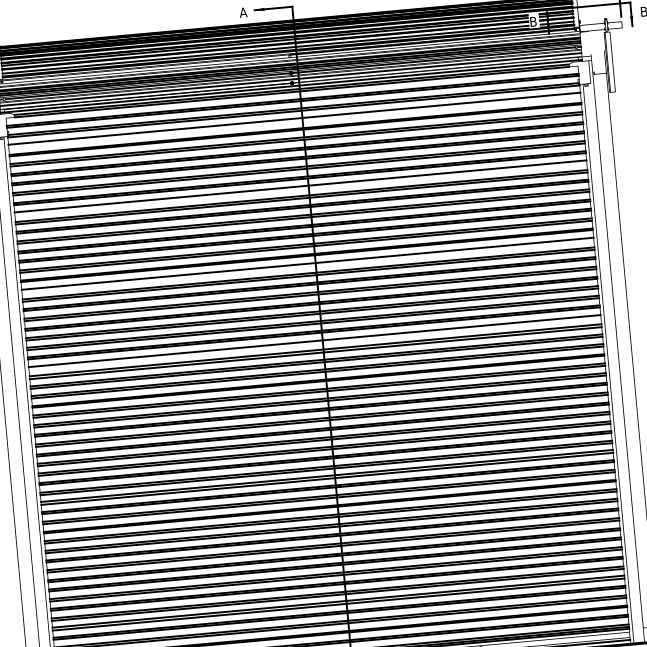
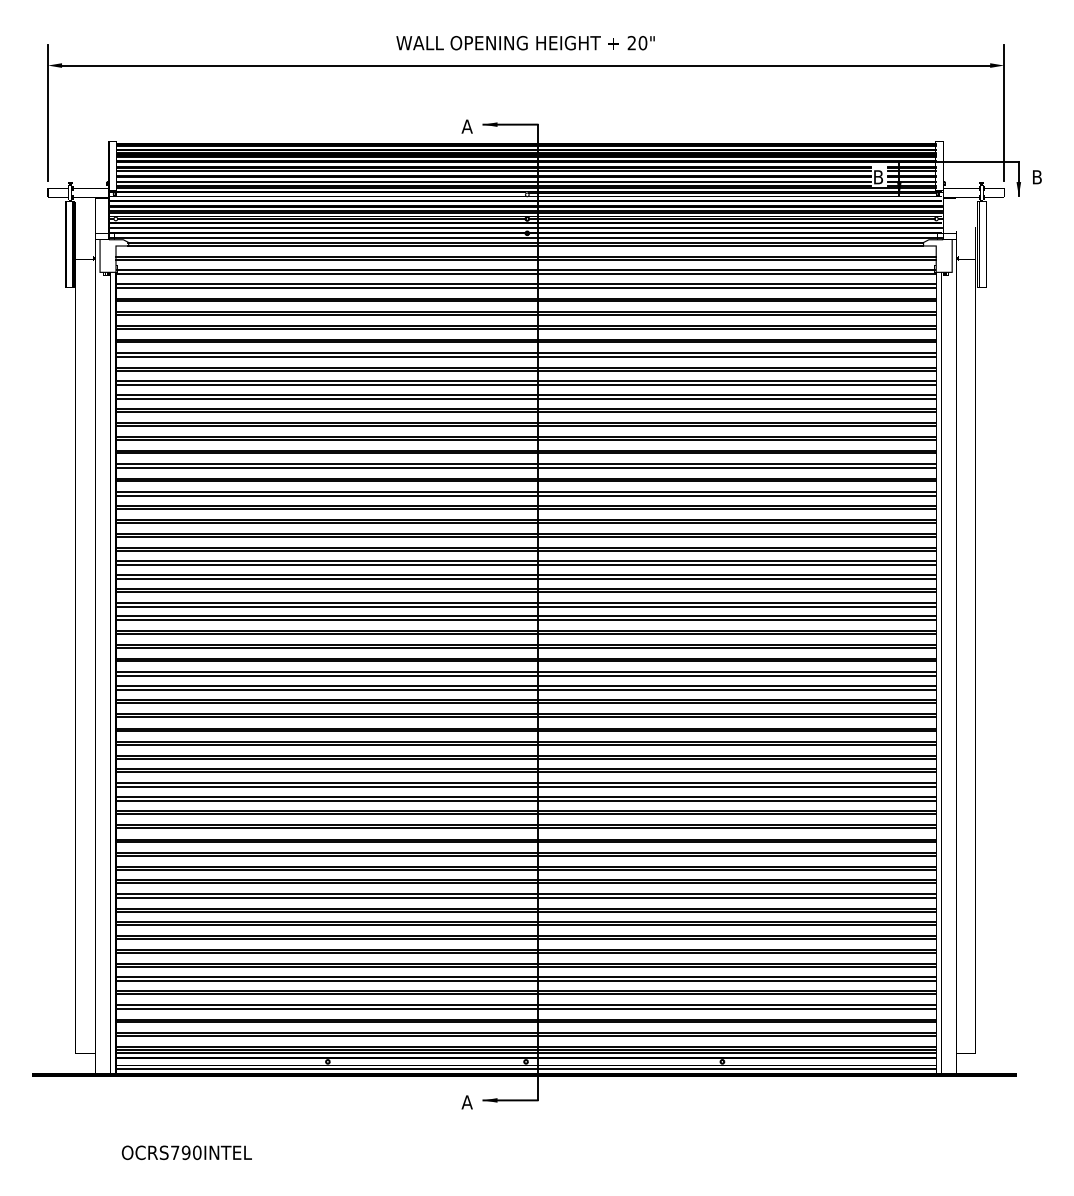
line: (294, 121) -> (525, 287), added
line: (300, 188) -> (525, 384), added
line: (307, 266) -> (525, 495), added
line: (314, 343) -> (525, 606), added

